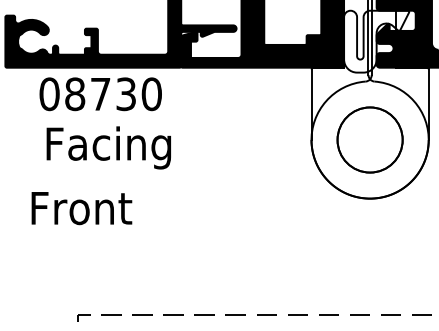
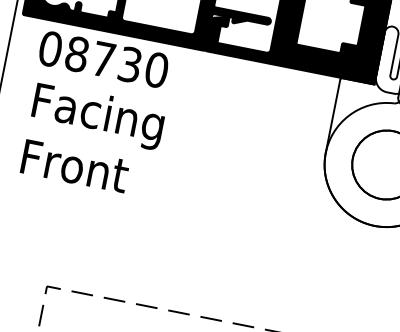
text: (100, 94) -> (103, 59), moved
text: (108, 147) -> (97, 115), moved
text: (81, 208) -> (74, 166), moved

